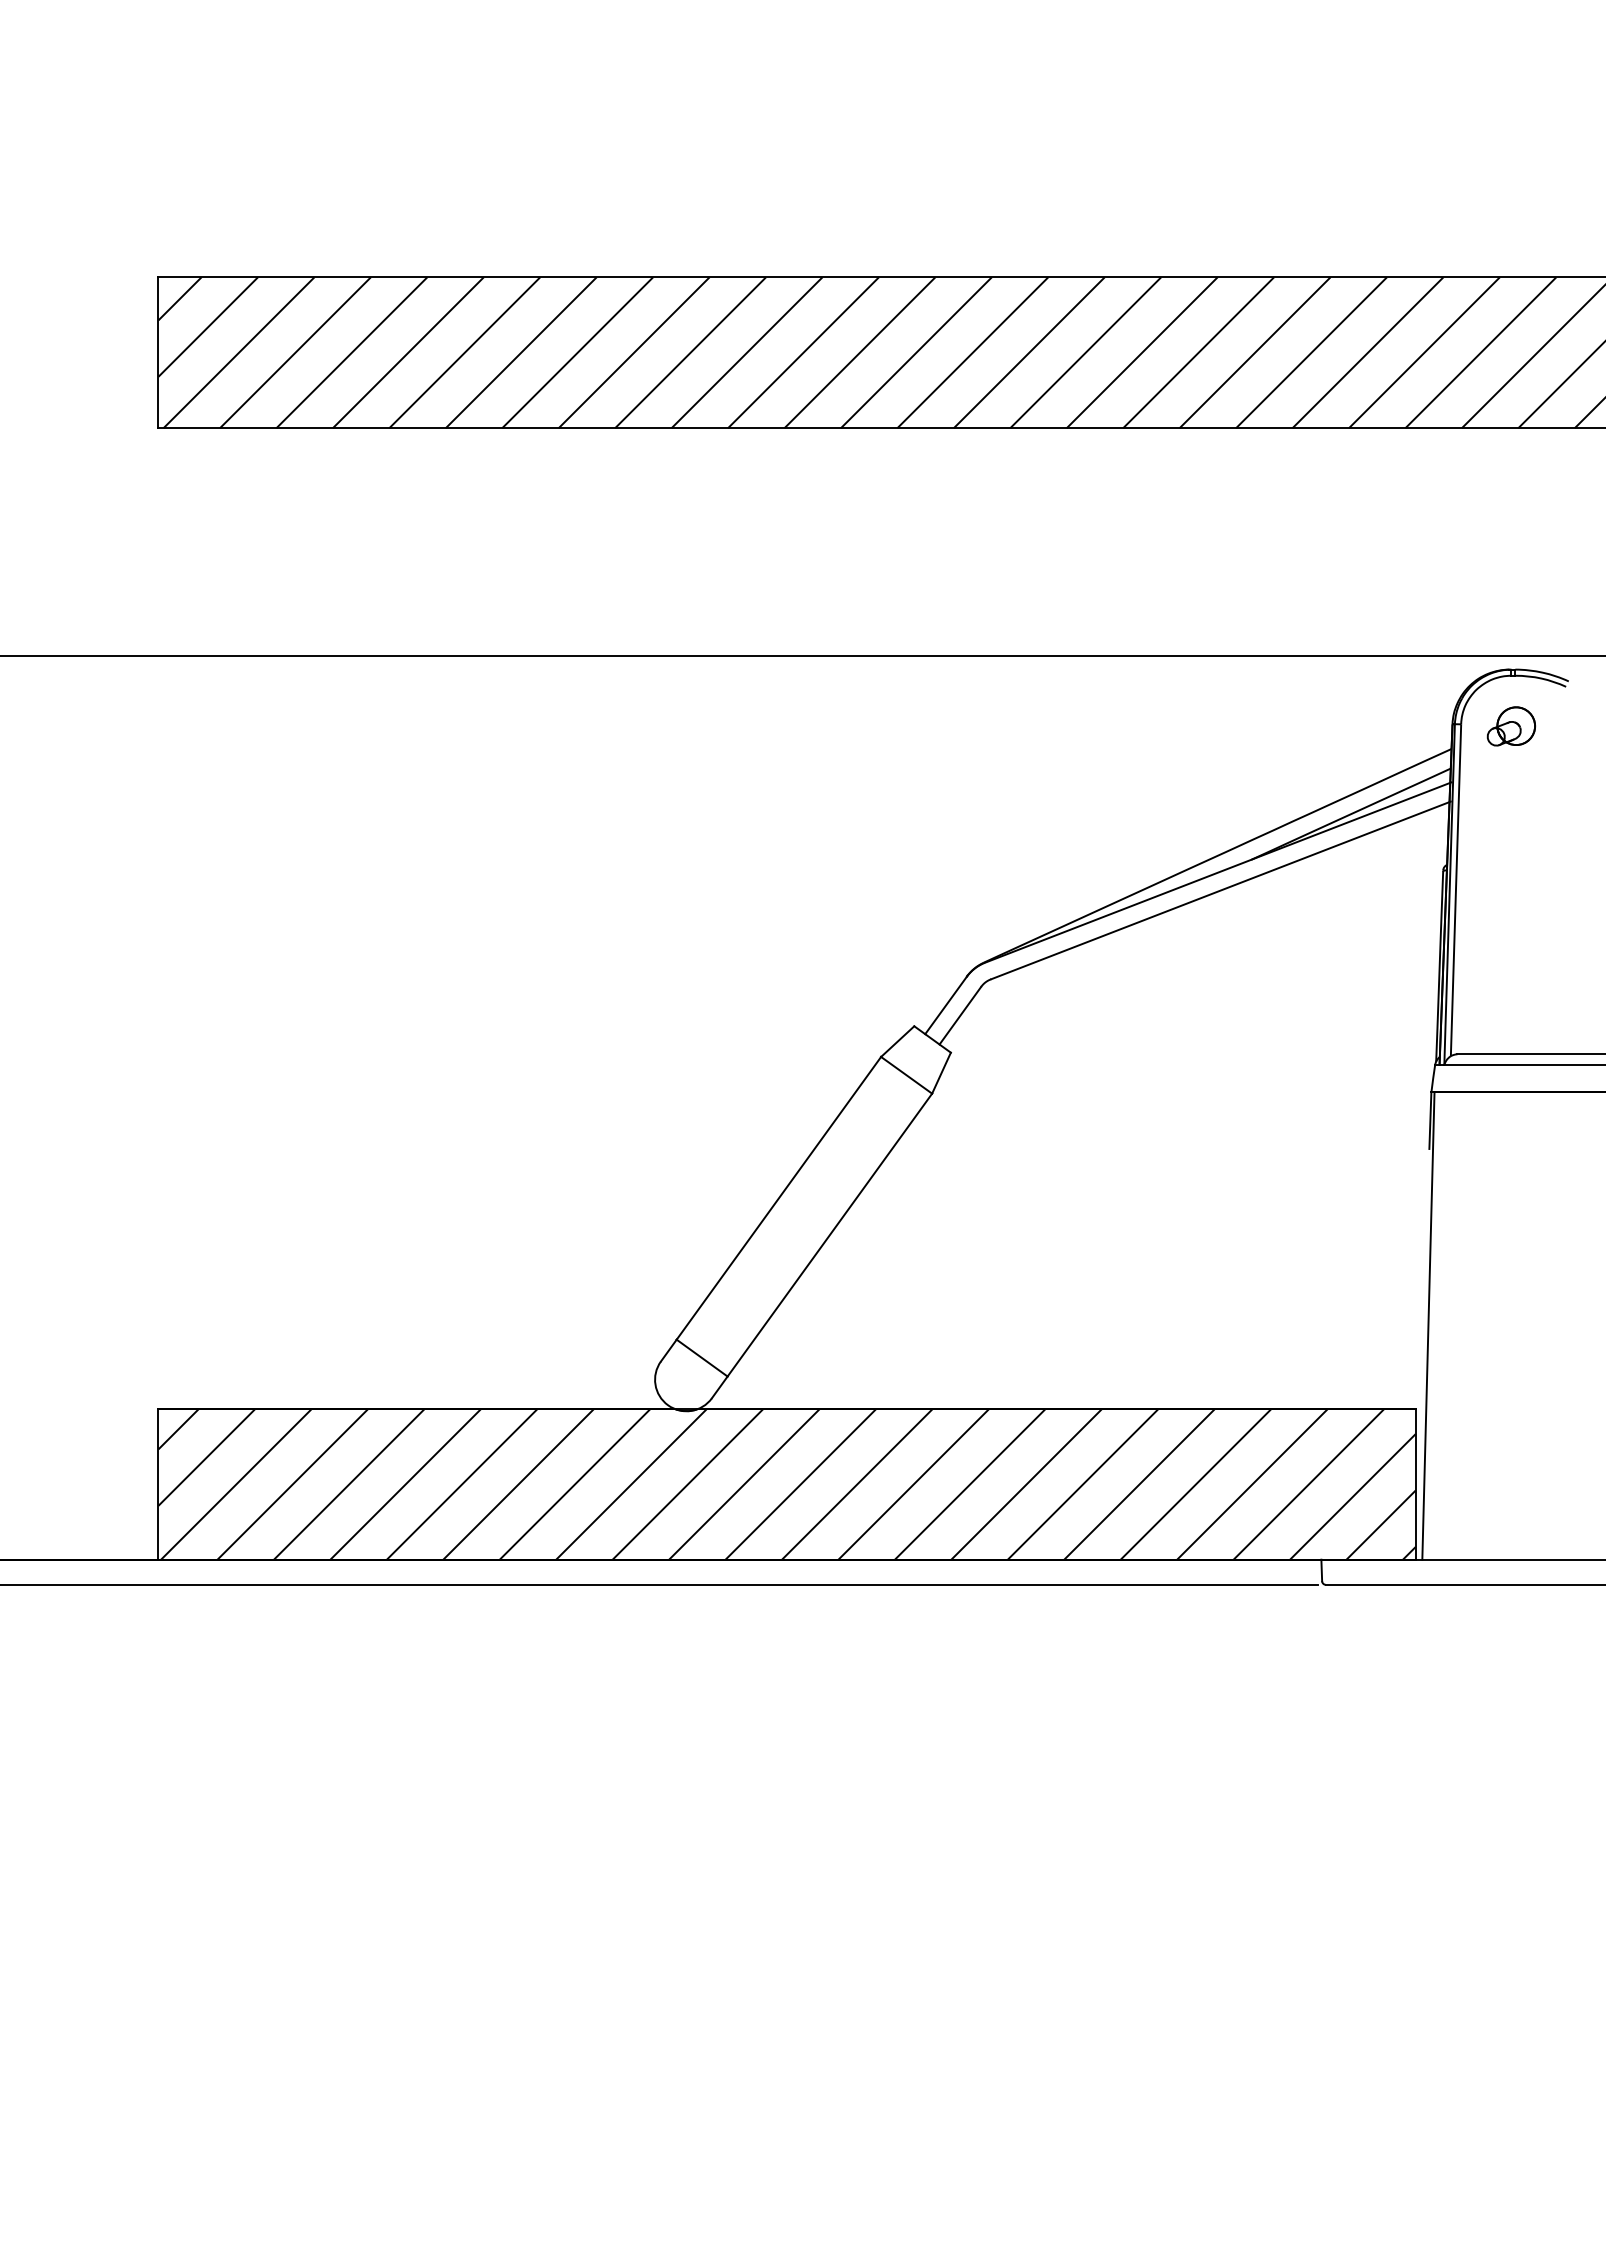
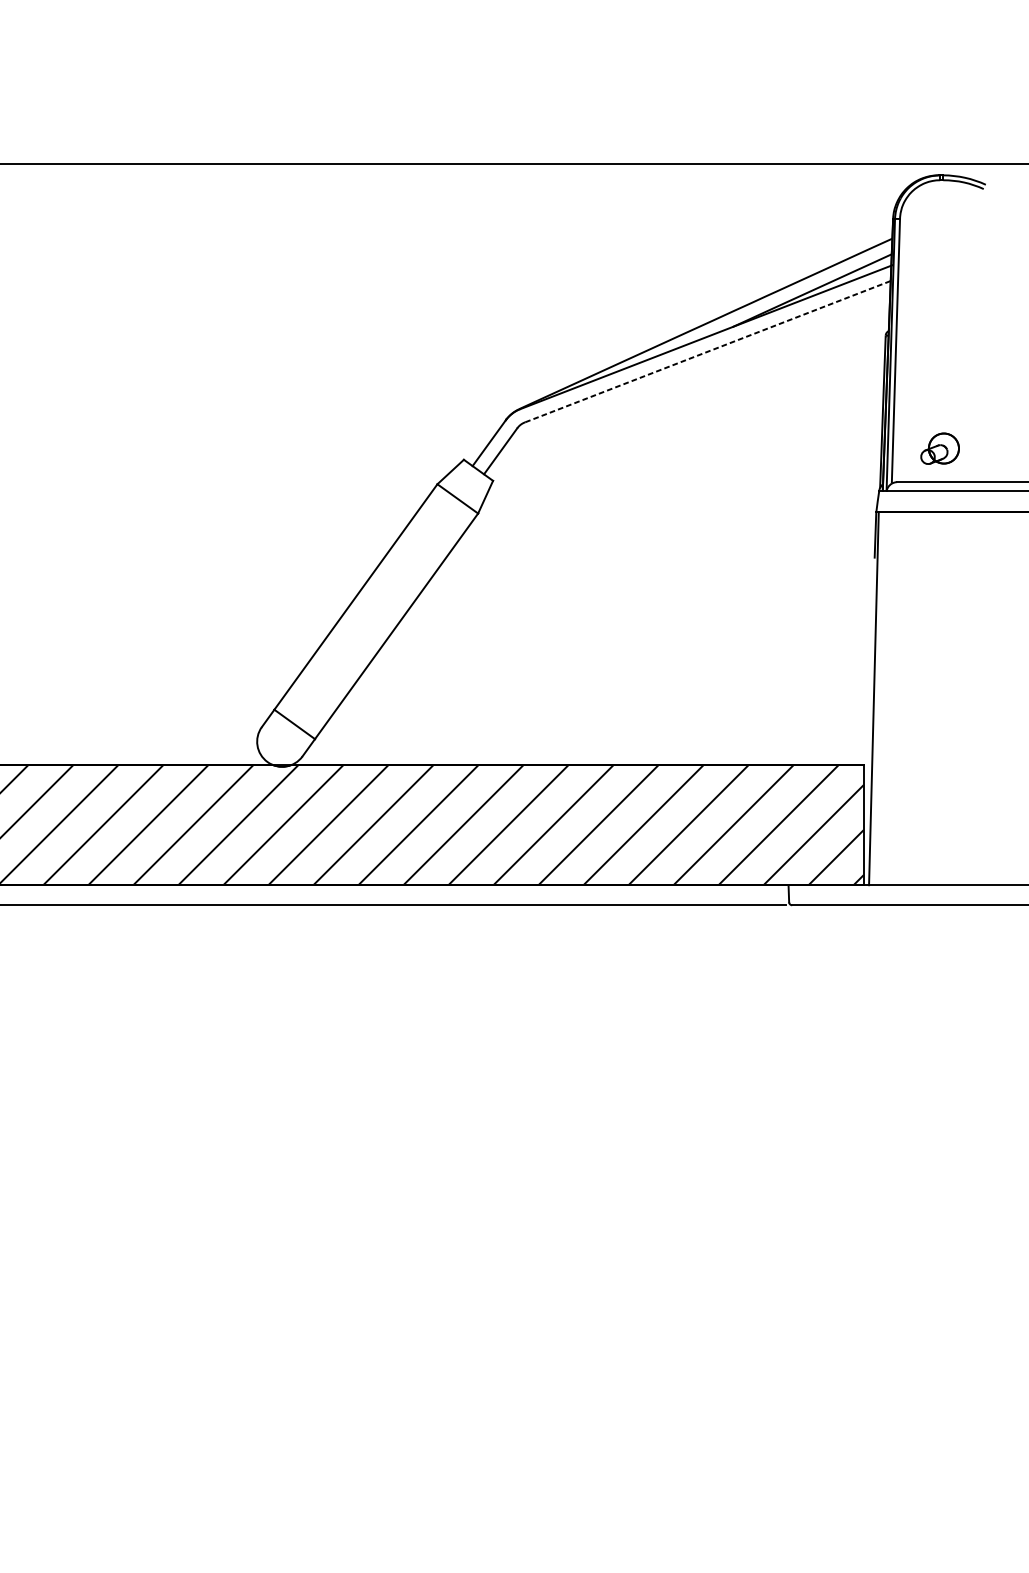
part: (1510, 726) -> (939, 448), moved
line: (1221, 890) -> (708, 351), solid -> dashed

